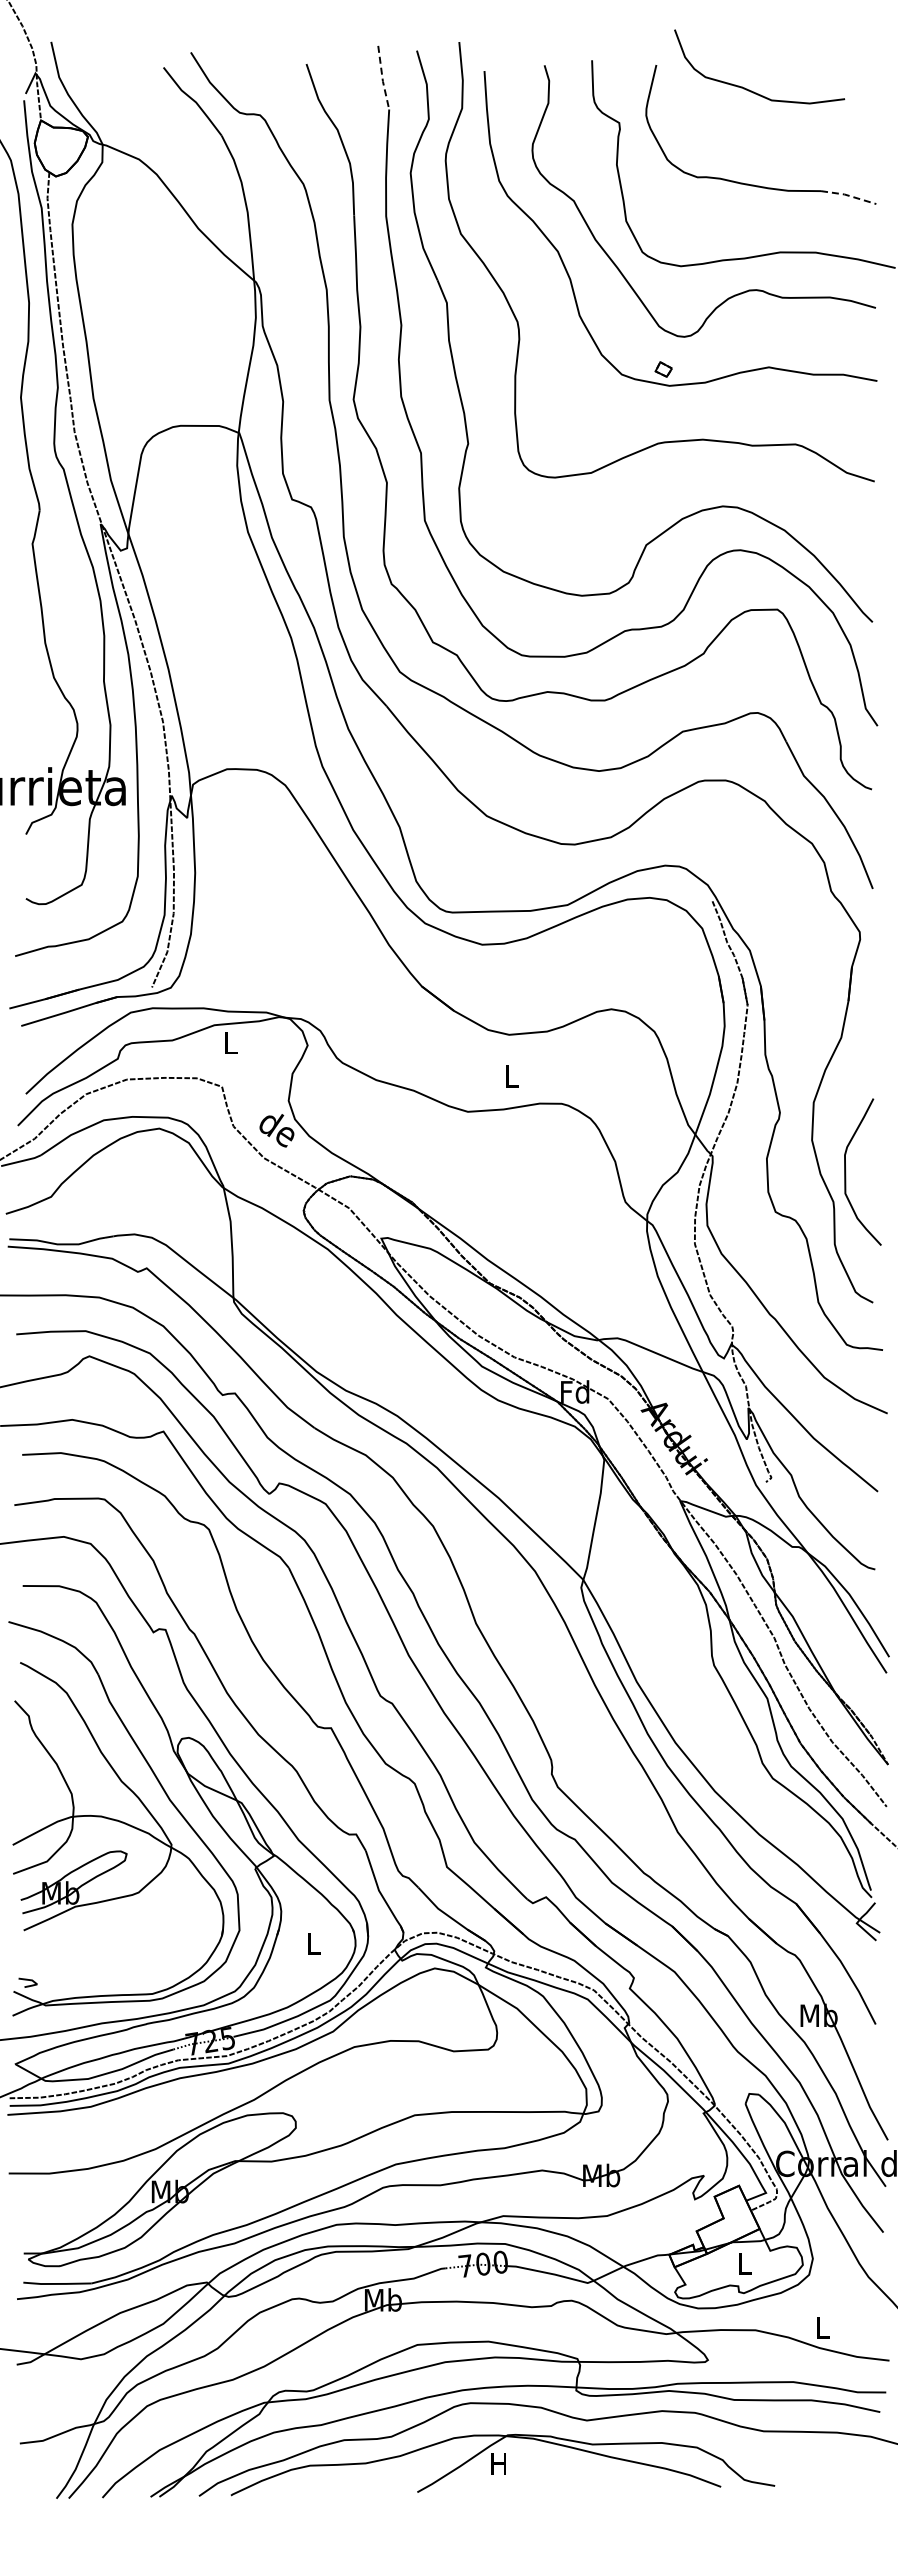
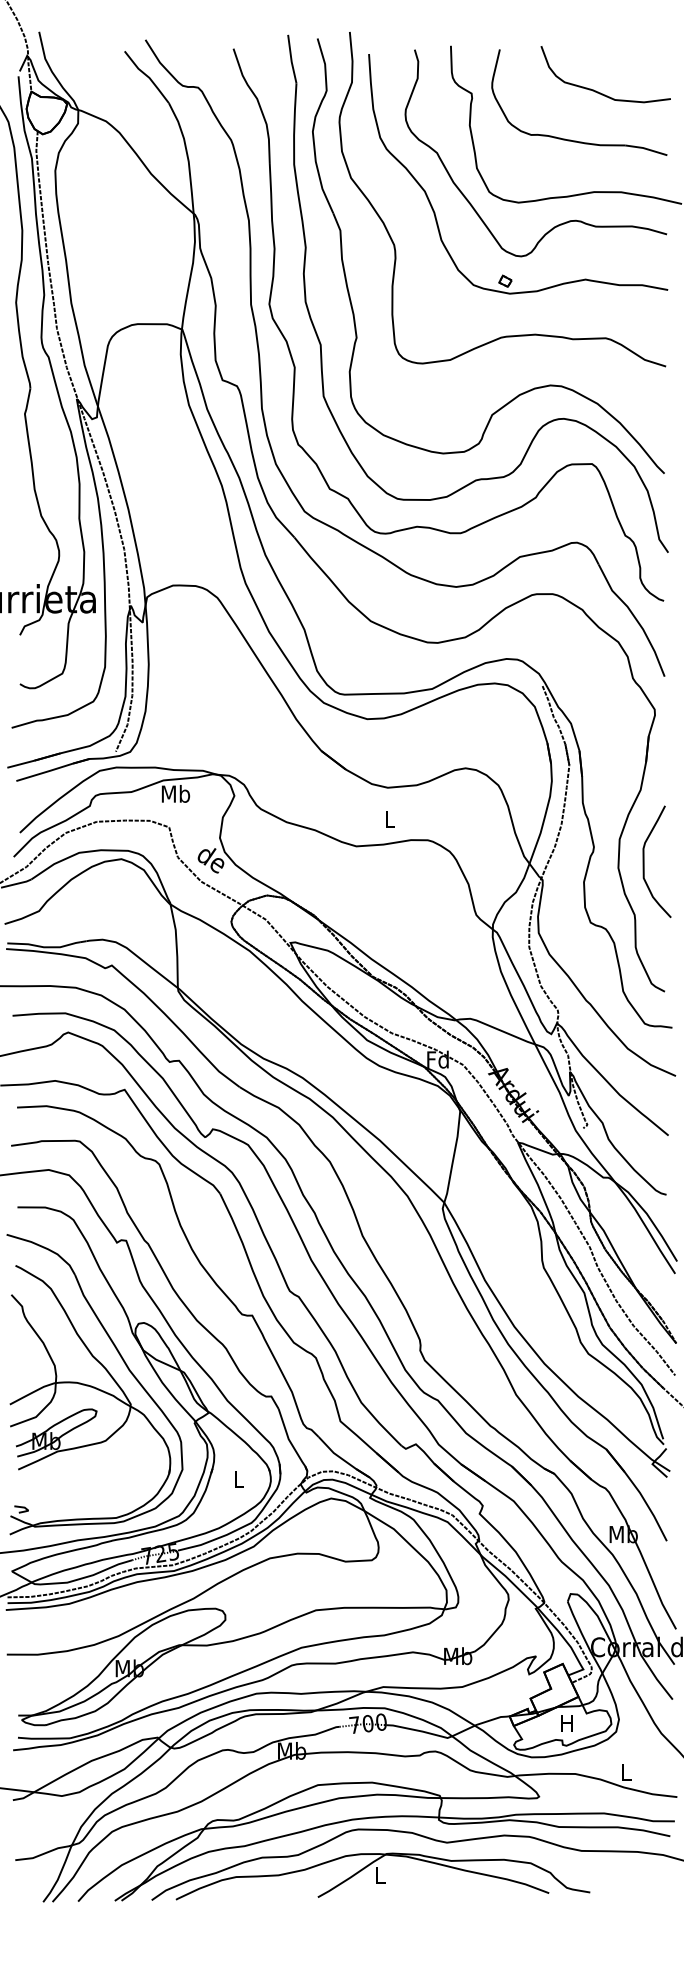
line: (382, 78) -> (291, 59), dashed -> solid
curve: (747, 88) -> (596, 90), moved
line: (849, 195) -> (646, 148), dashed -> solid
text: (230, 1042) -> (175, 793), L -> Mb
curve: (846, 1171) -> (644, 861), moved
text: (744, 2263) -> (566, 1723), L -> H
text: (498, 2463) -> (379, 1875), H -> L

